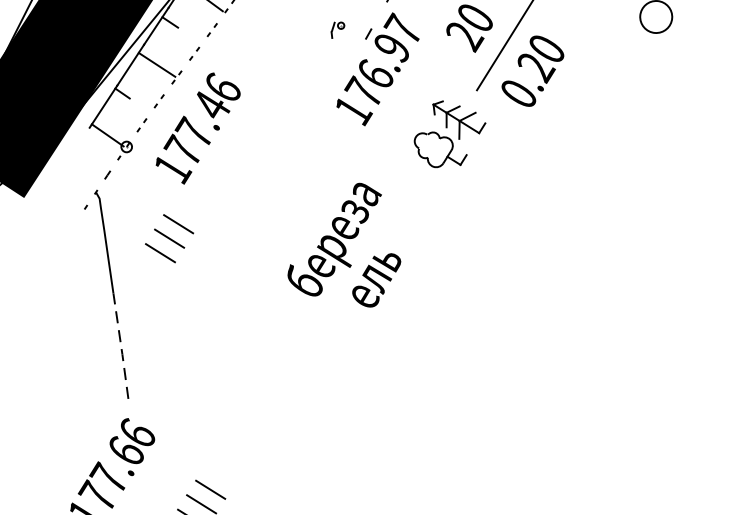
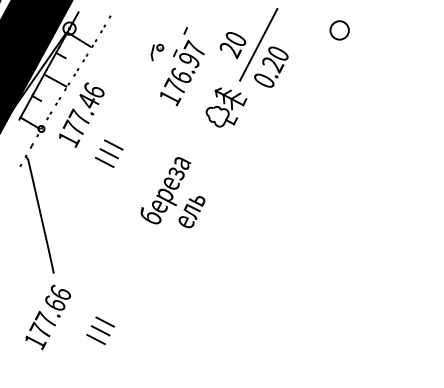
part: (337, 30) -> (157, 52), size x1.67
part: (170, 238) -> (109, 153), moved
text: (345, 243) -> (172, 192), moved
line: (121, 345) -> (47, 243), dashed -> solid

